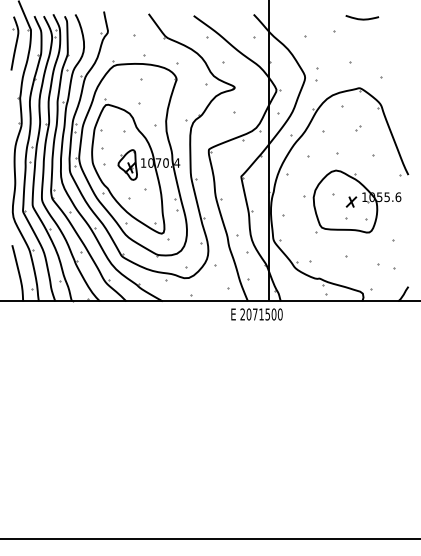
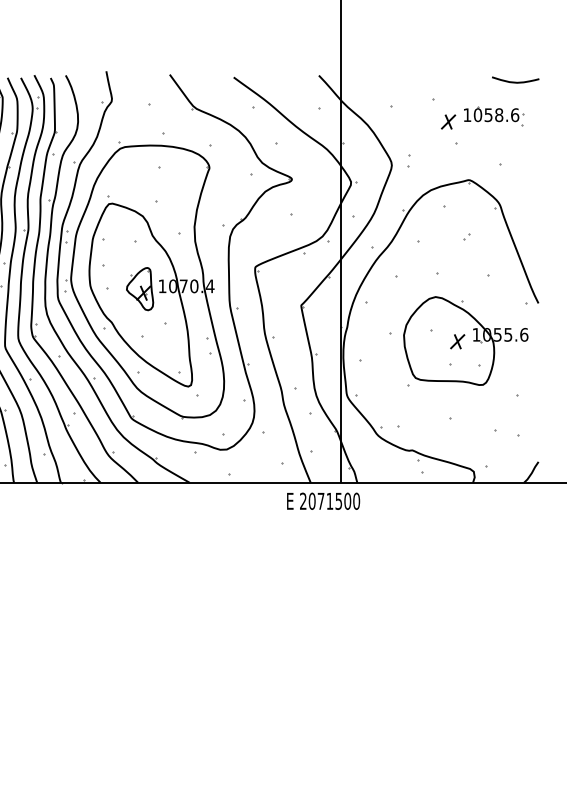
curve: (362, 18) -> (515, 81), moved
part: (369, 44) -> (483, 118), added
part: (316, 74) -> (407, 160), size x0.62

